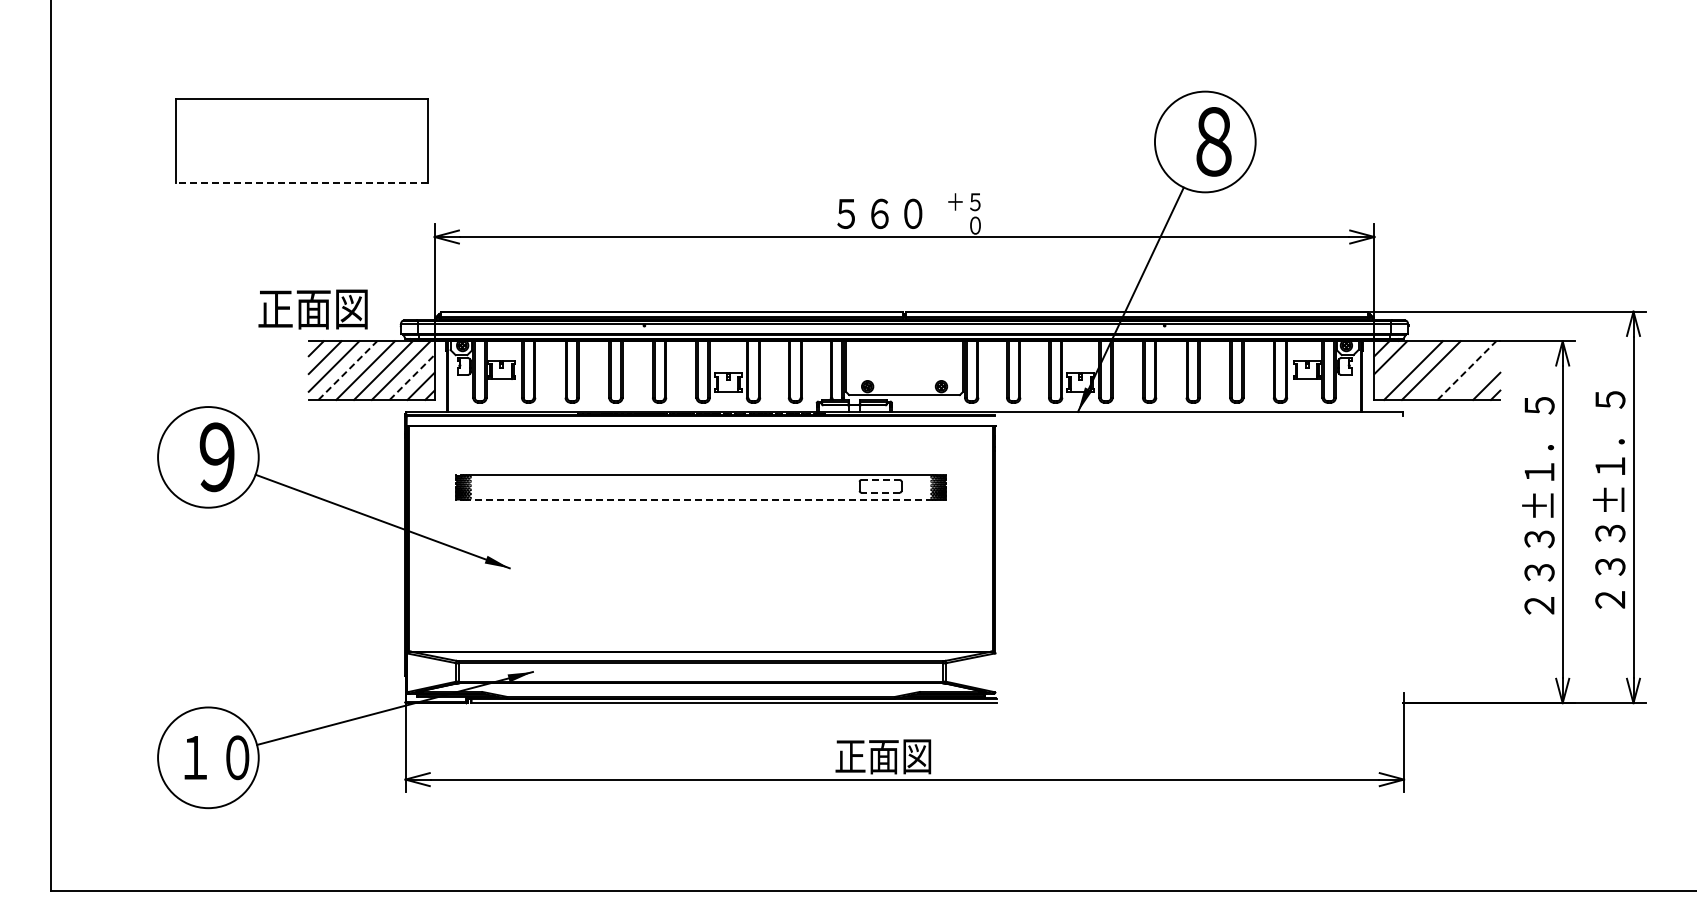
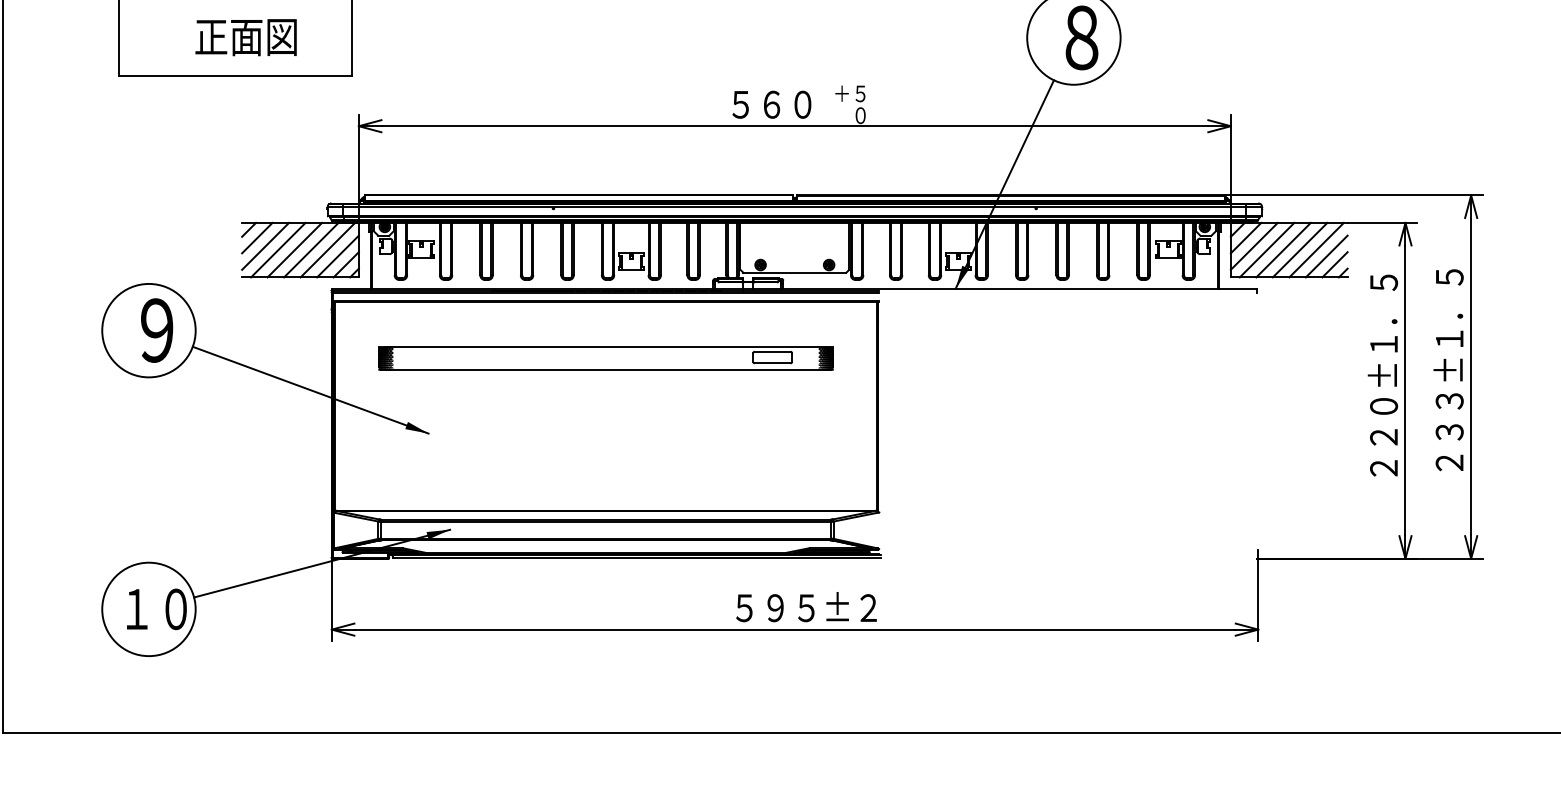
line: (301, 183) -> (235, 76), dashed -> solid
text: (312, 309) -> (245, 37), moved
line: (1399, 366) -> (1254, 246), added
line: (347, 370) -> (278, 250), dashed -> solid
line: (1448, 370) -> (1299, 250), added
line: (1466, 370) -> (1316, 250), dashed -> solid
line: (1477, 376) -> (1326, 255), added
line: (412, 377) -> (338, 256), dashed -> solid
line: (881, 480) -> (773, 352), dashed -> solid
line: (880, 492) -> (772, 363), dashed -> solid
line: (701, 500) -> (606, 370), dashed -> solid
text: (1539, 555) -> (1383, 421), ２３３±１．５ -> ２２０±１．５
text: (913, 756) -> (803, 608), 正面図 -> ５９５±２

